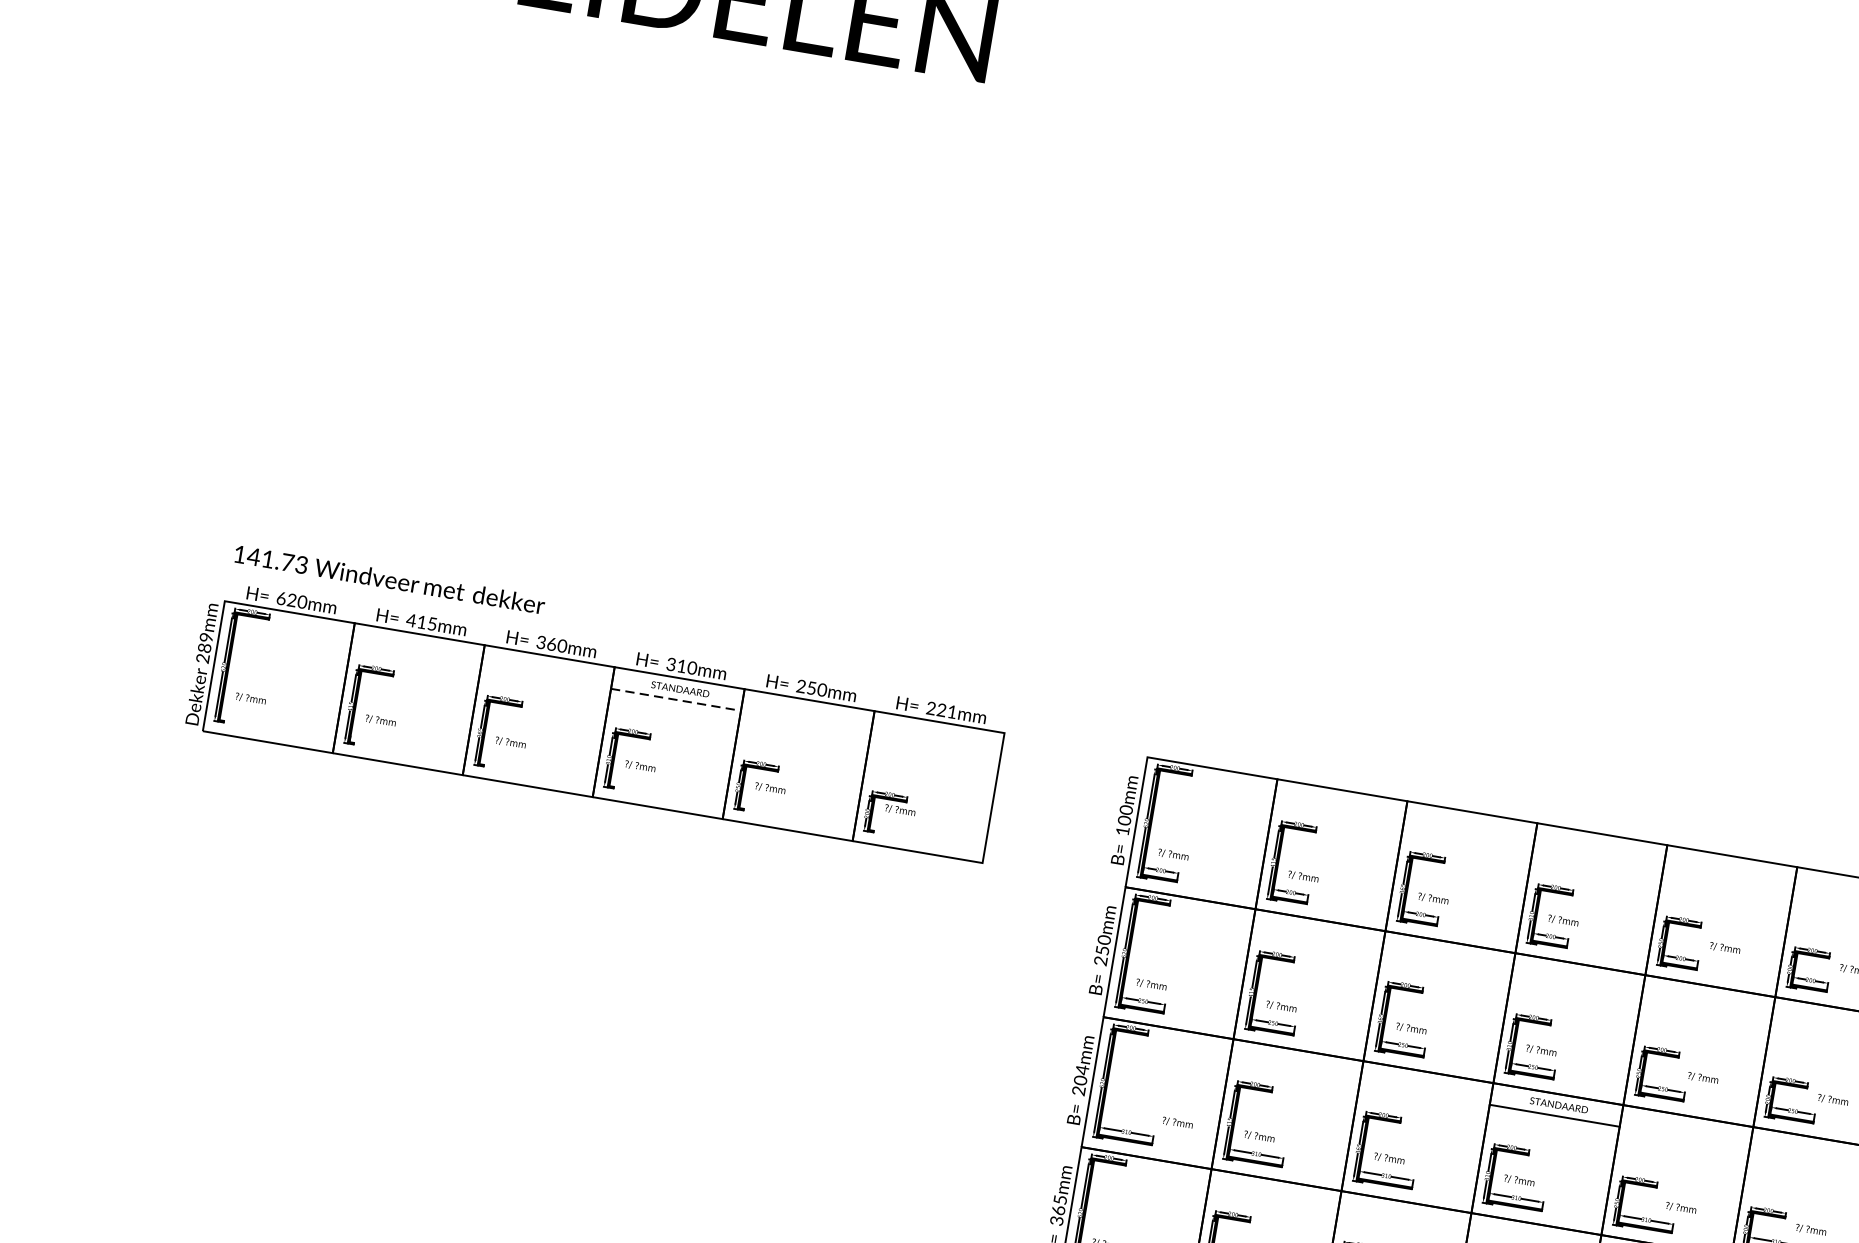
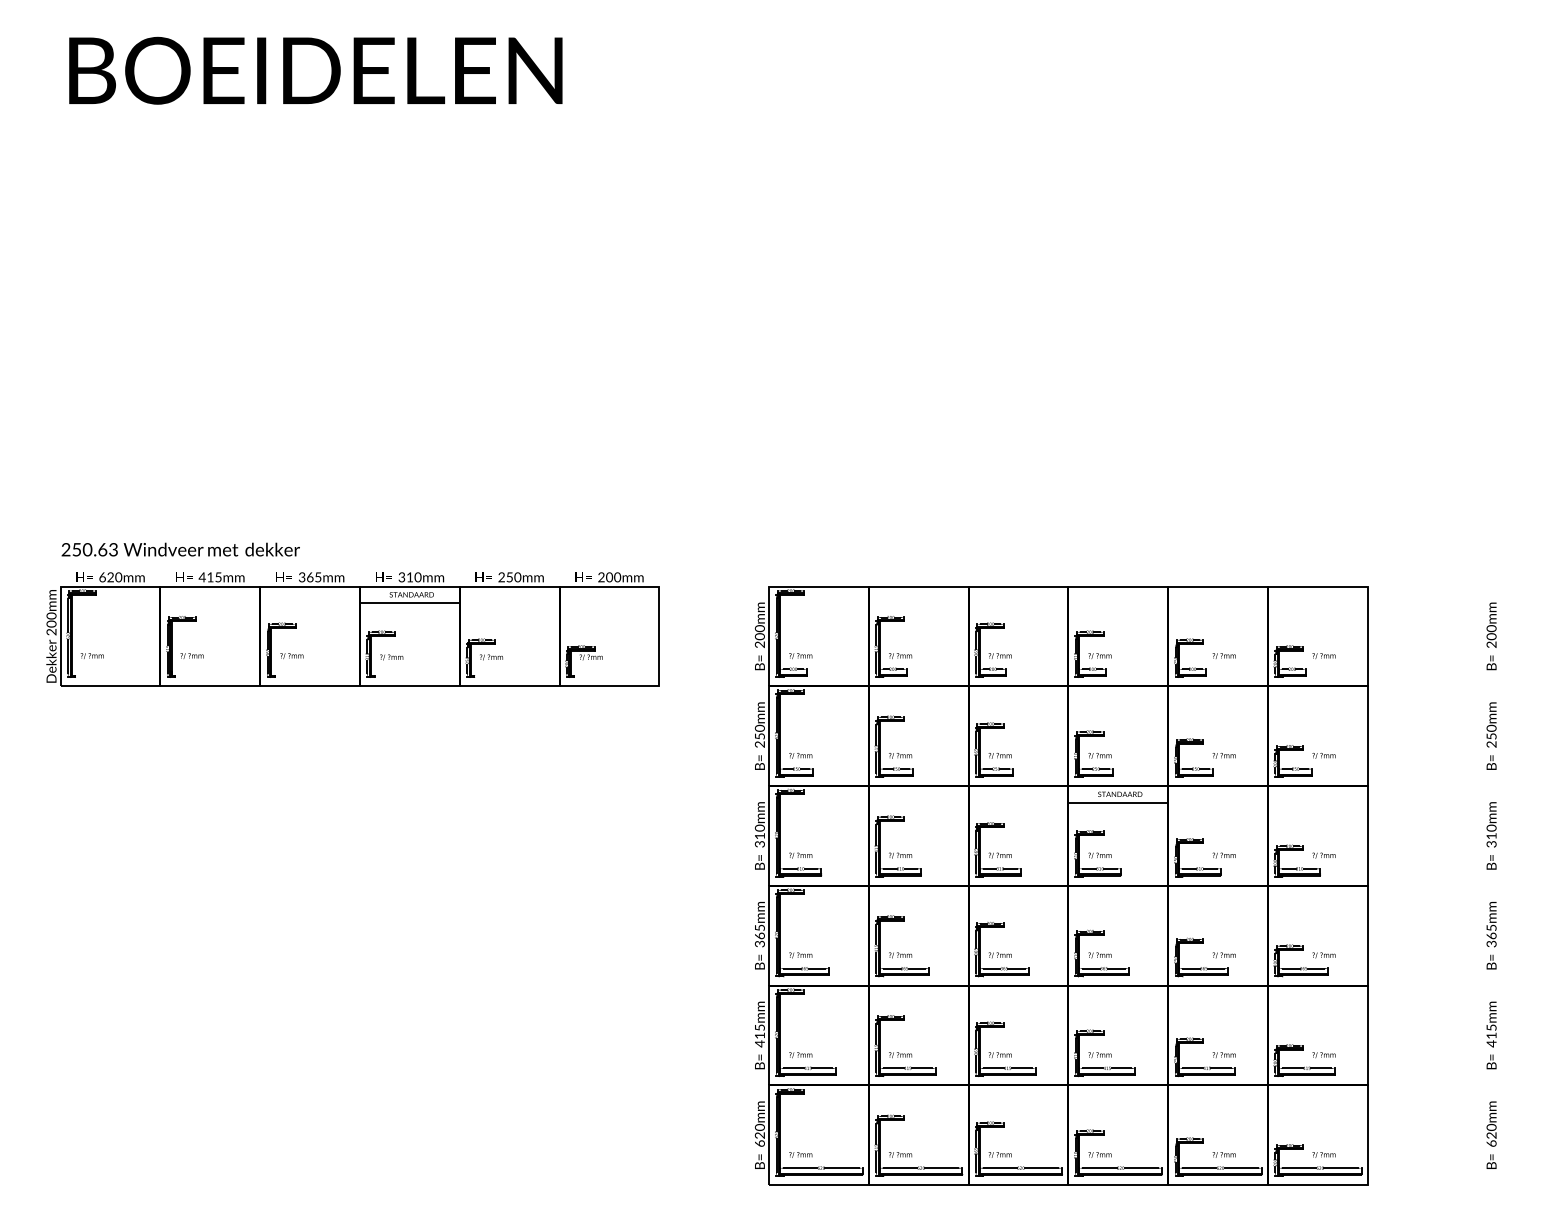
text: (264, 558) -> (84, 549), 141.73 -> 250.63
text: (205, 642) -> (51, 619), 289mm -> 200mm
text: (561, 646) -> (317, 577), 360mm -> 365mm
line: (675, 700) -> (409, 603), dashed -> solid
text: (946, 711) -> (613, 577), 221mm -> 200mm
text: (1122, 830) -> (759, 644), 100mm -> 200mm
text: (1080, 1079) -> (759, 835), 204mm -> 310mm
text: (1177, 1122) -> (800, 855), moved

